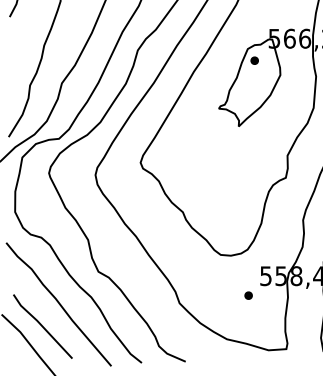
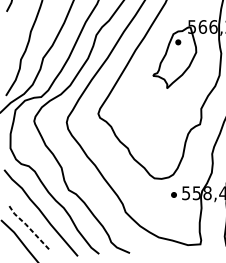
part: (248, 295) -> (173, 194), moved
line: (41, 325) -> (28, 227), solid -> dashed

